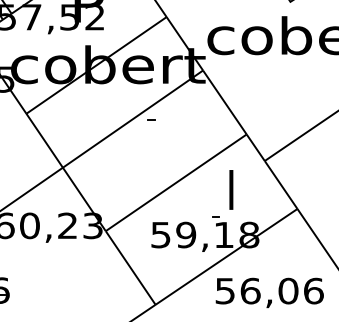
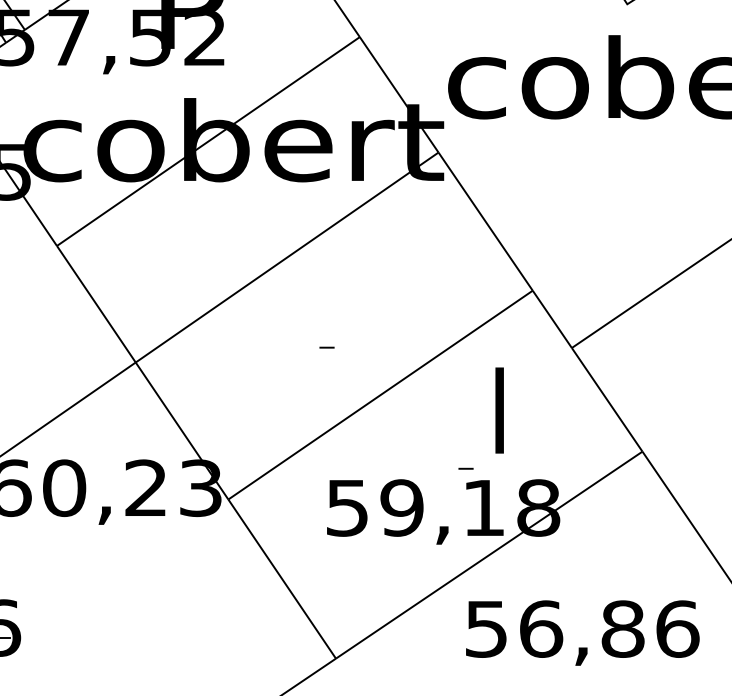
part: (151, 119) -> (327, 346), moved
text: (288, 291) -> (623, 629), 56,06 -> 56,86

